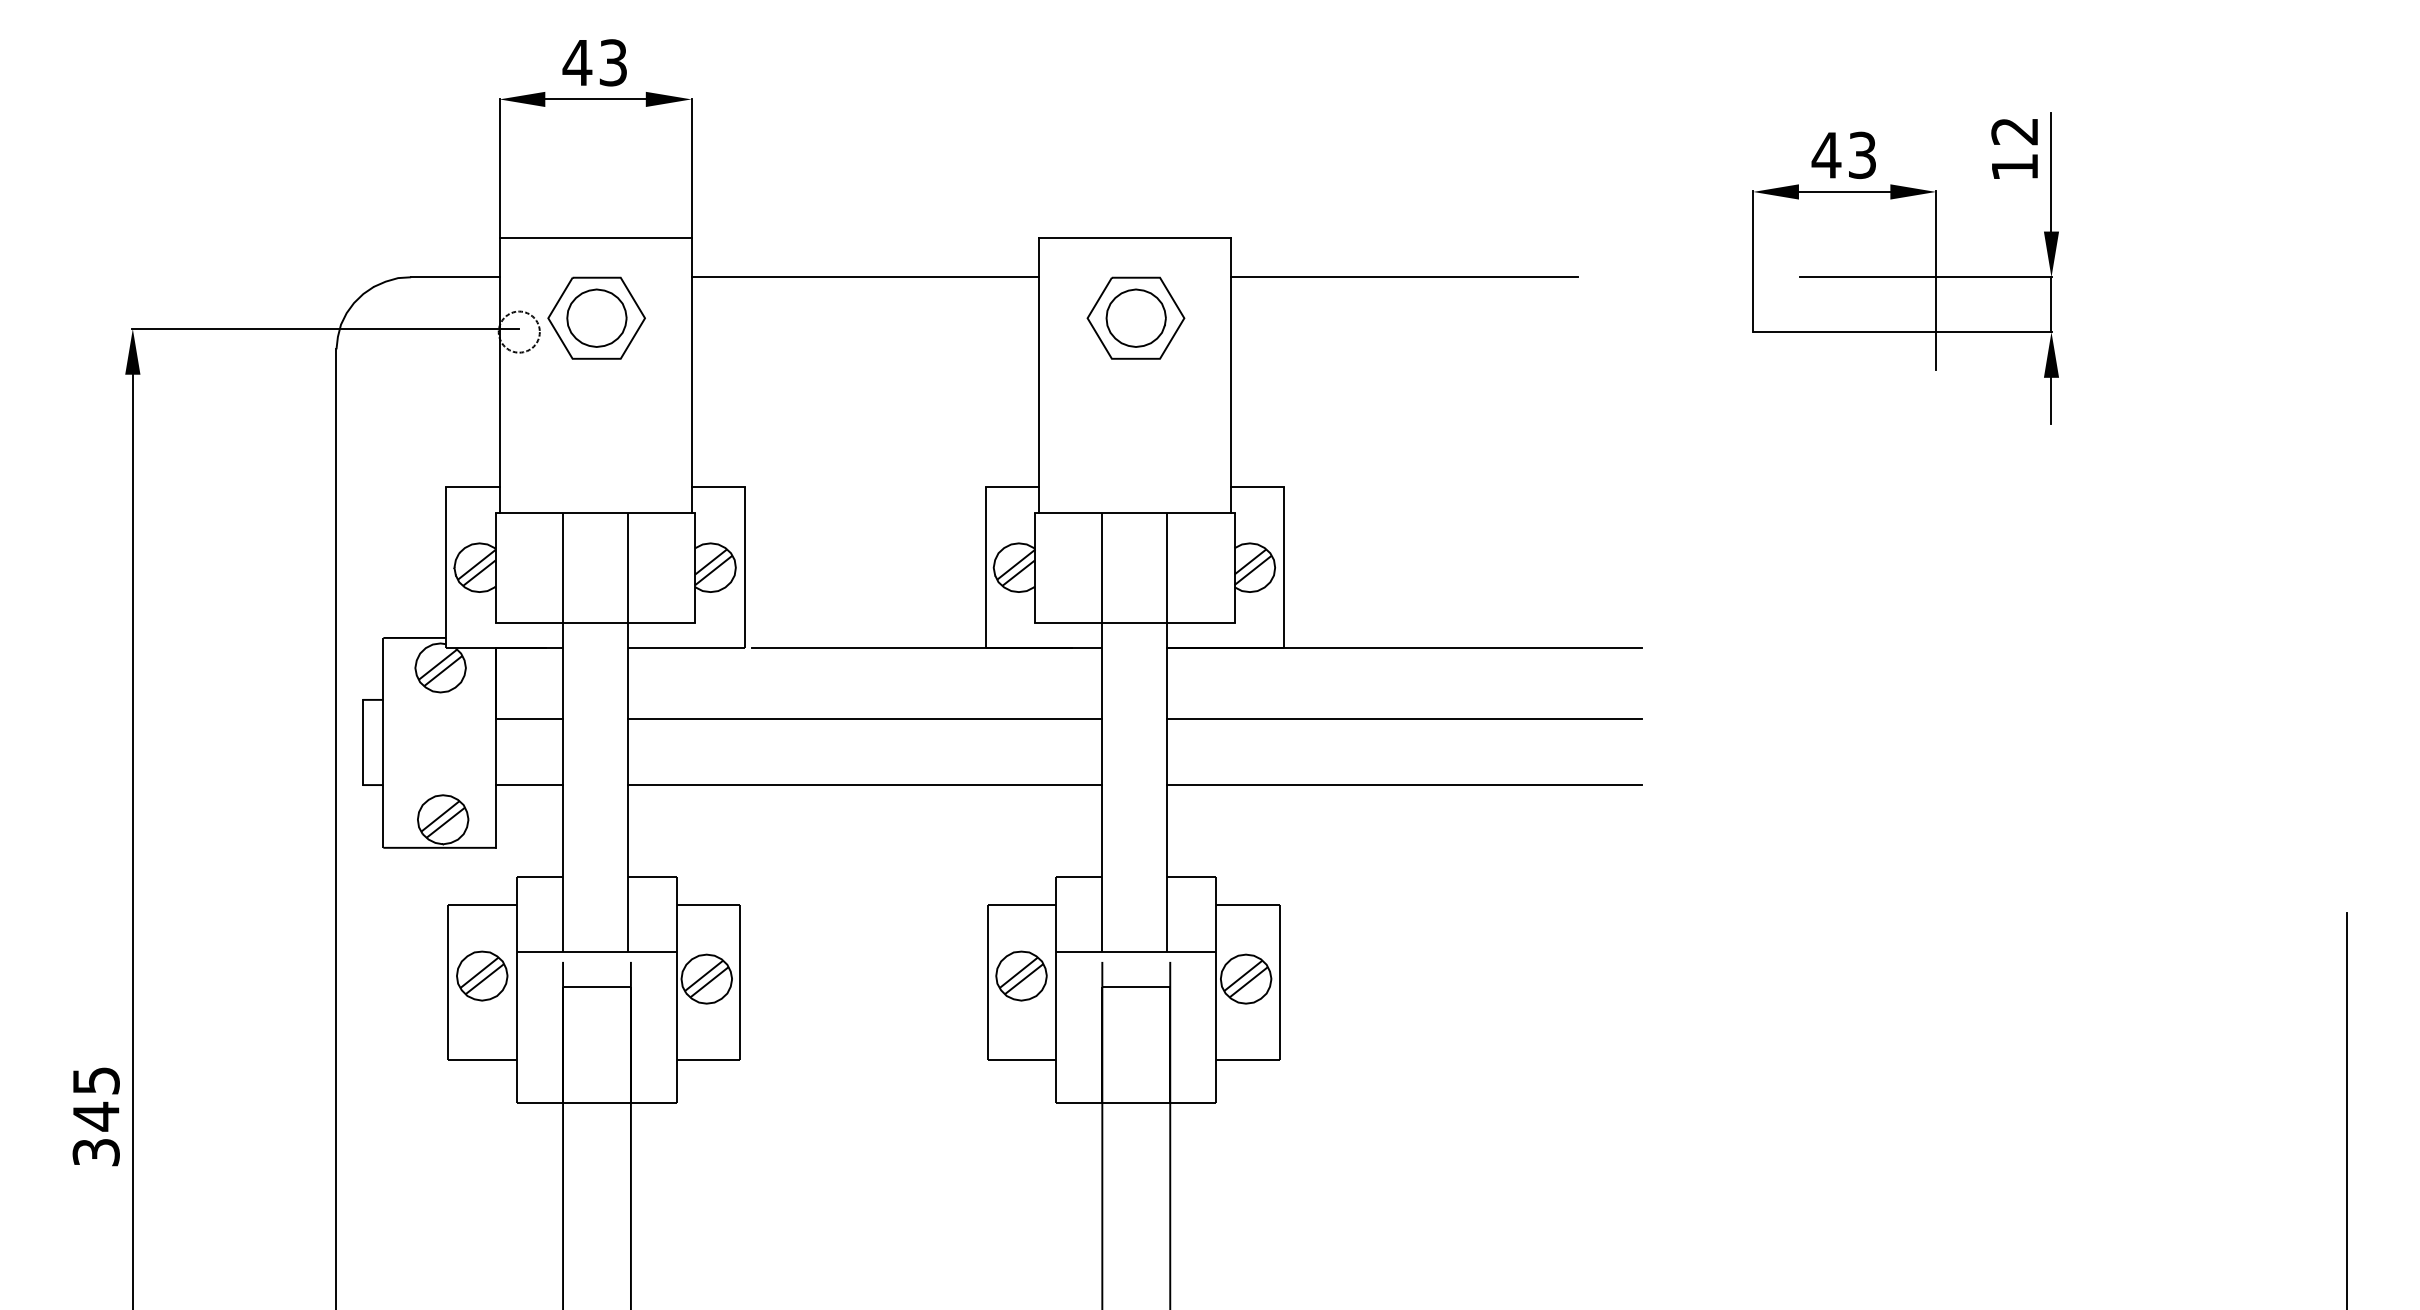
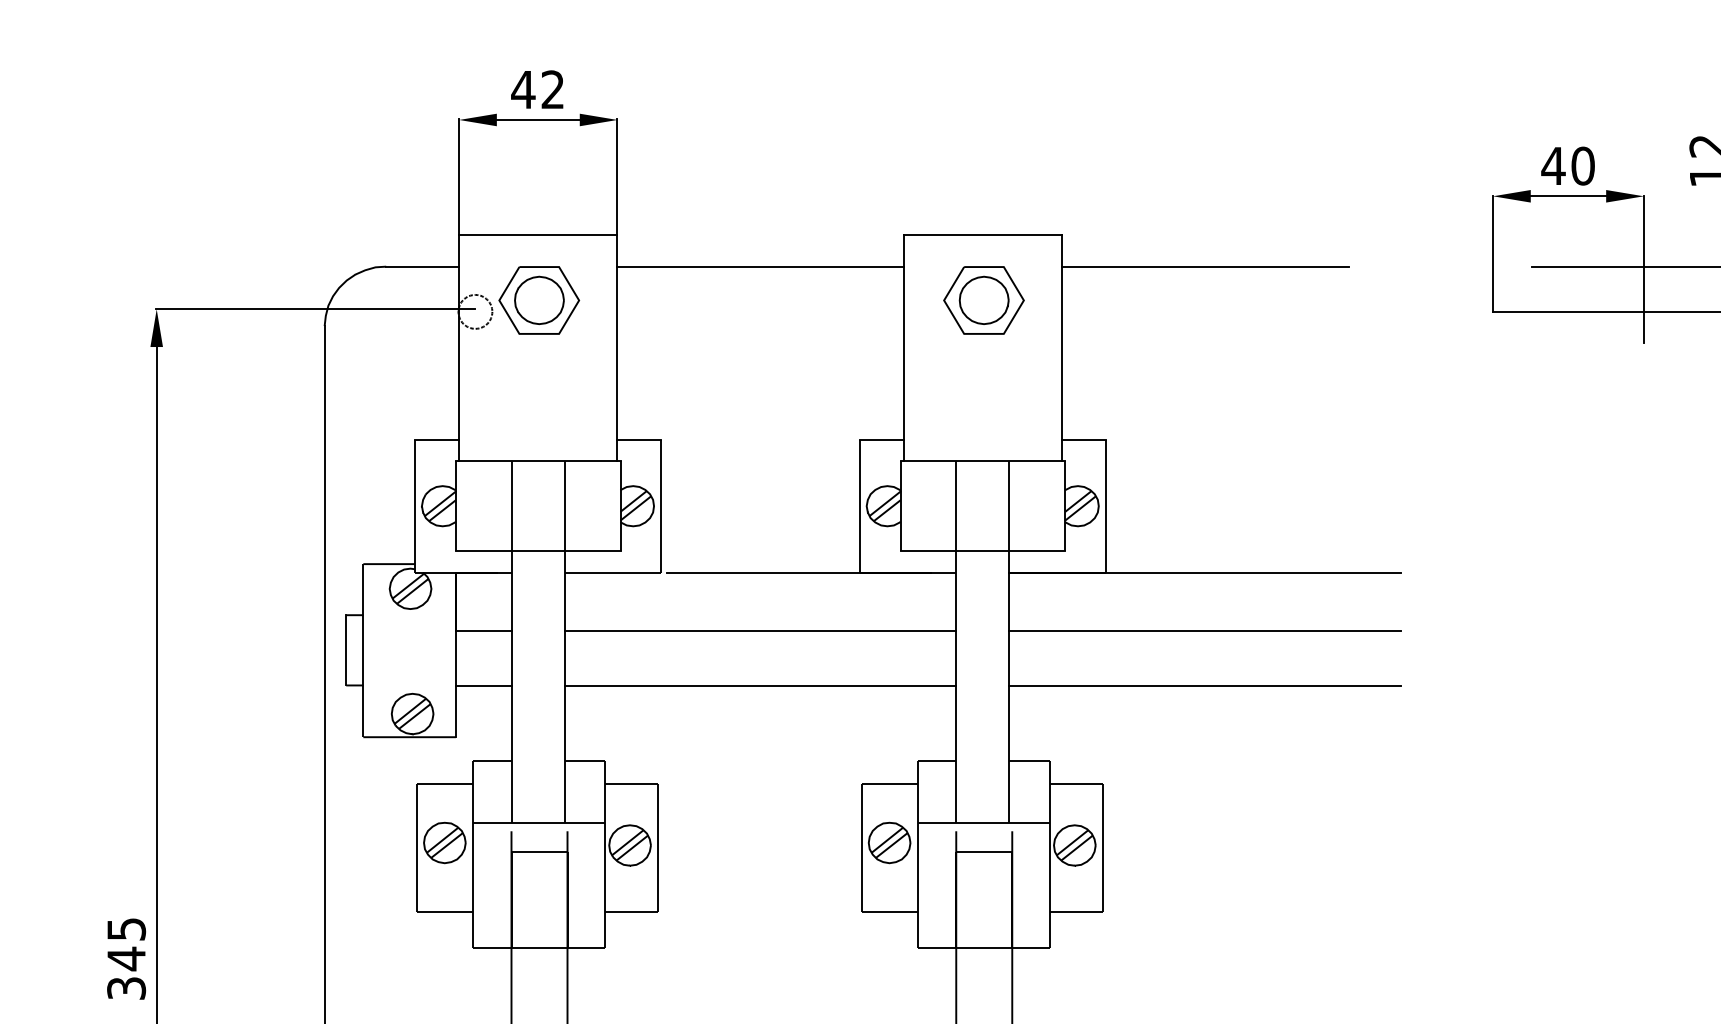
text: (612, 62) -> (552, 89), 43 -> 42
text: (1862, 155) -> (1583, 166), 43 -> 40

